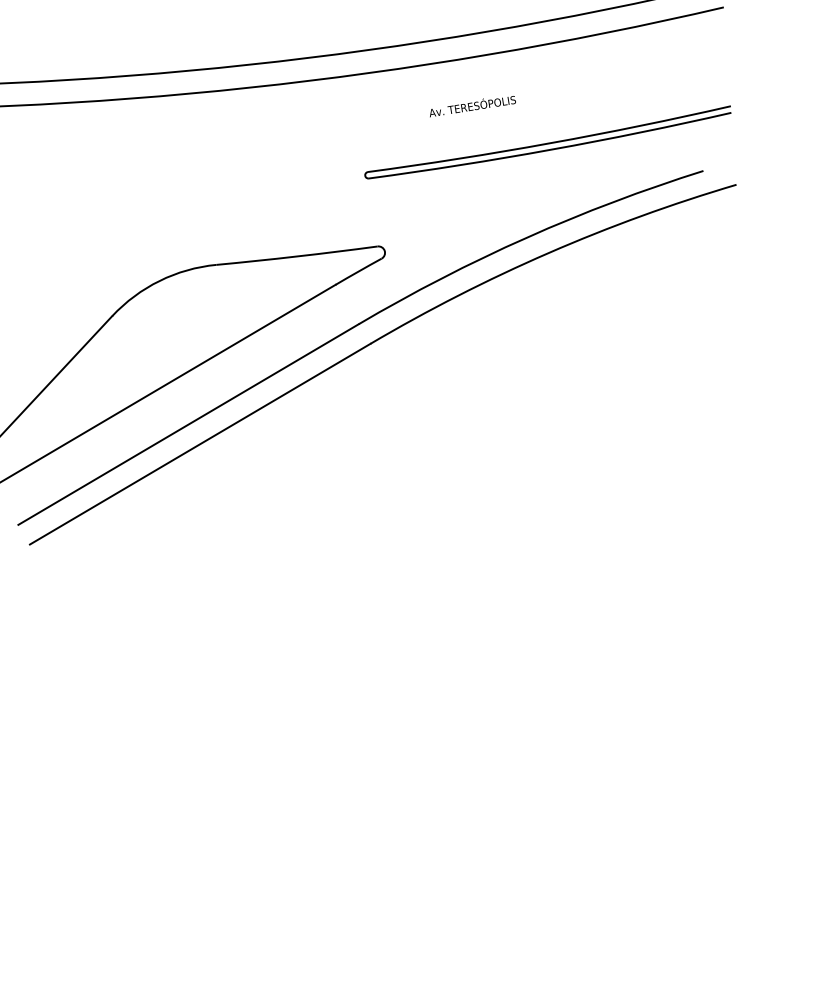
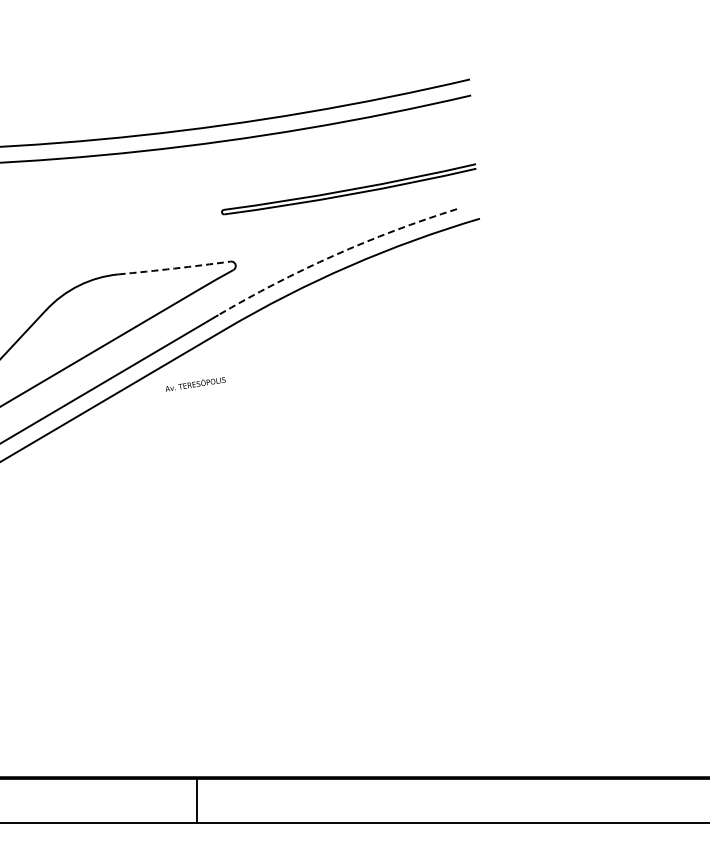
text: (472, 106) -> (195, 384), moved
arc: (527, 237) -> (334, 255), solid -> dashed
line: (296, 256) -> (174, 268), solid -> dashed

